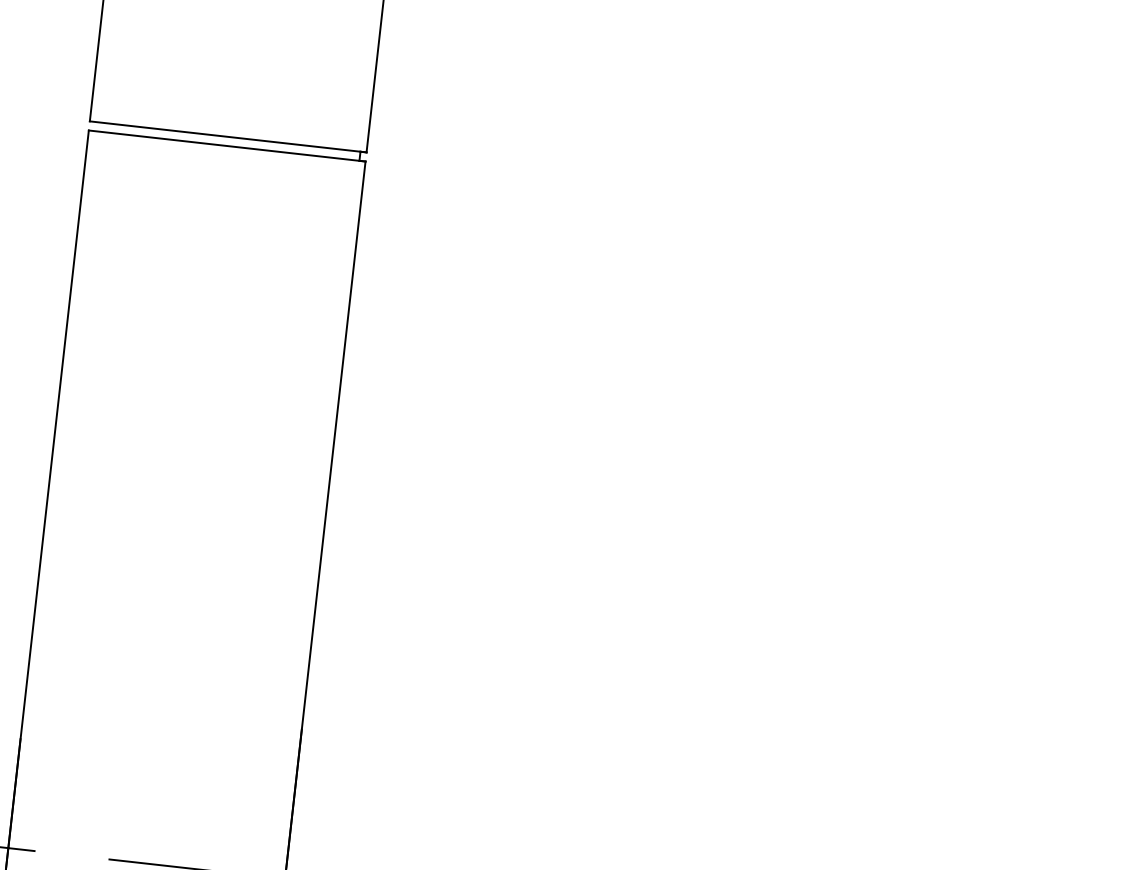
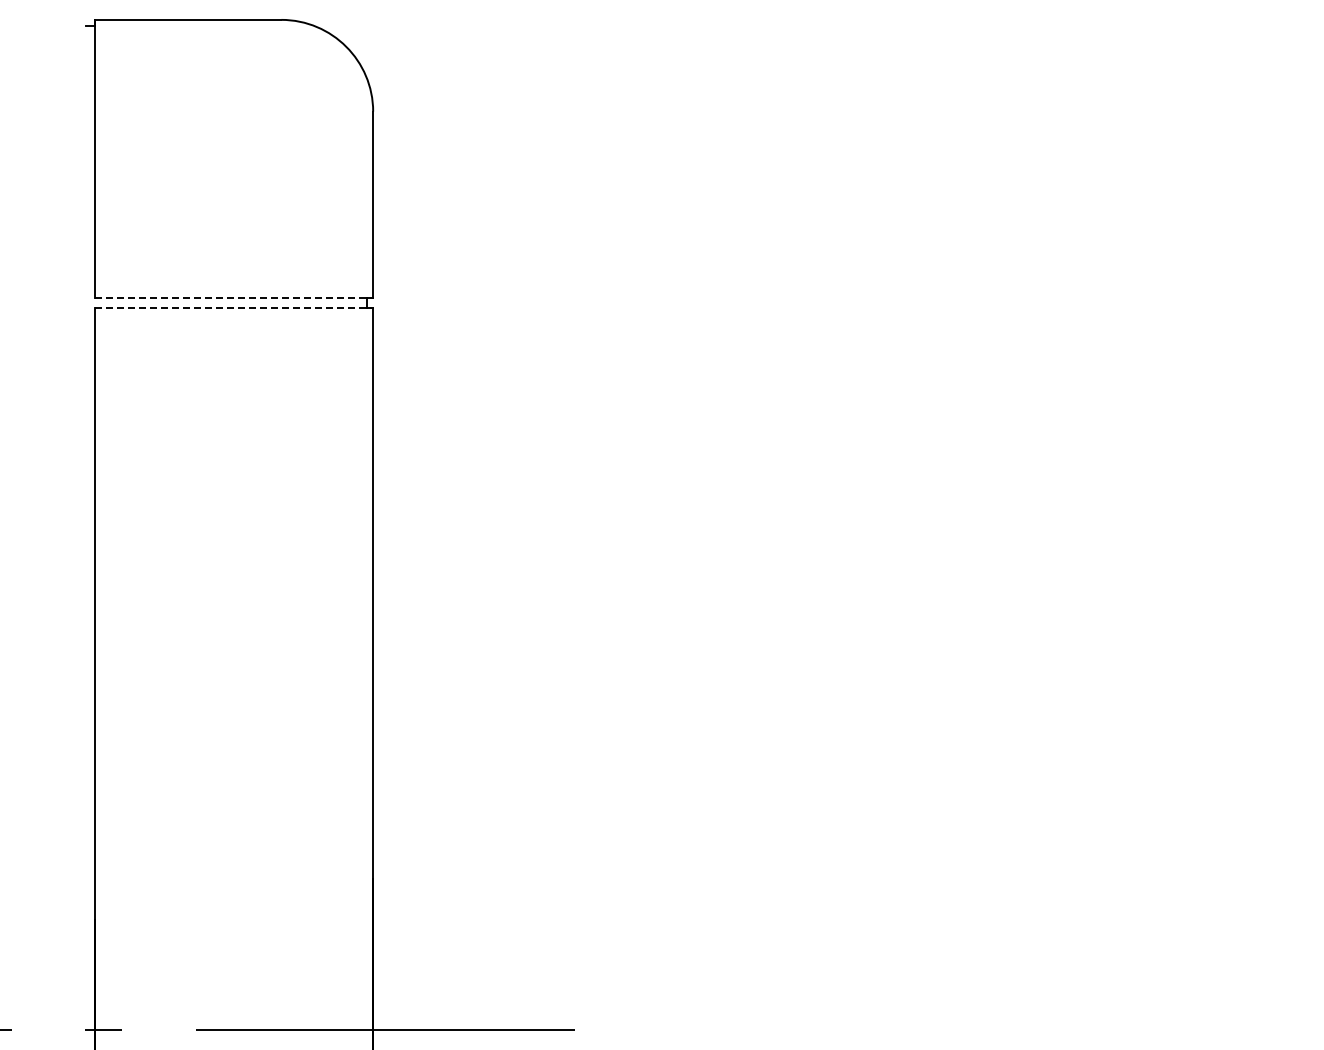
line: (228, 137) -> (234, 298), solid -> dashed
line: (227, 146) -> (234, 307), solid -> dashed

